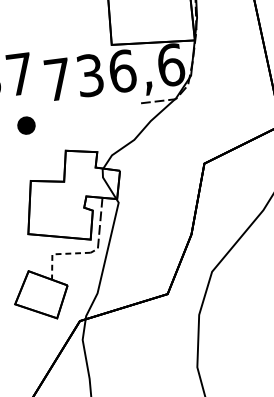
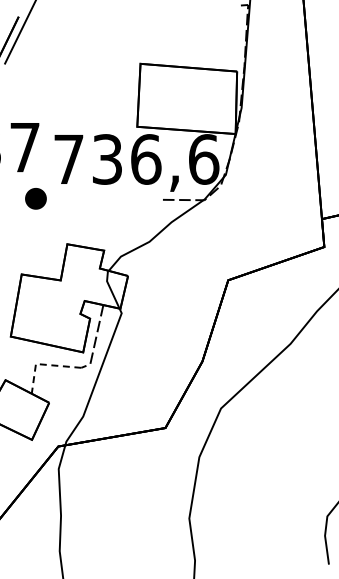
part: (26, 125) -> (35, 198), moved

